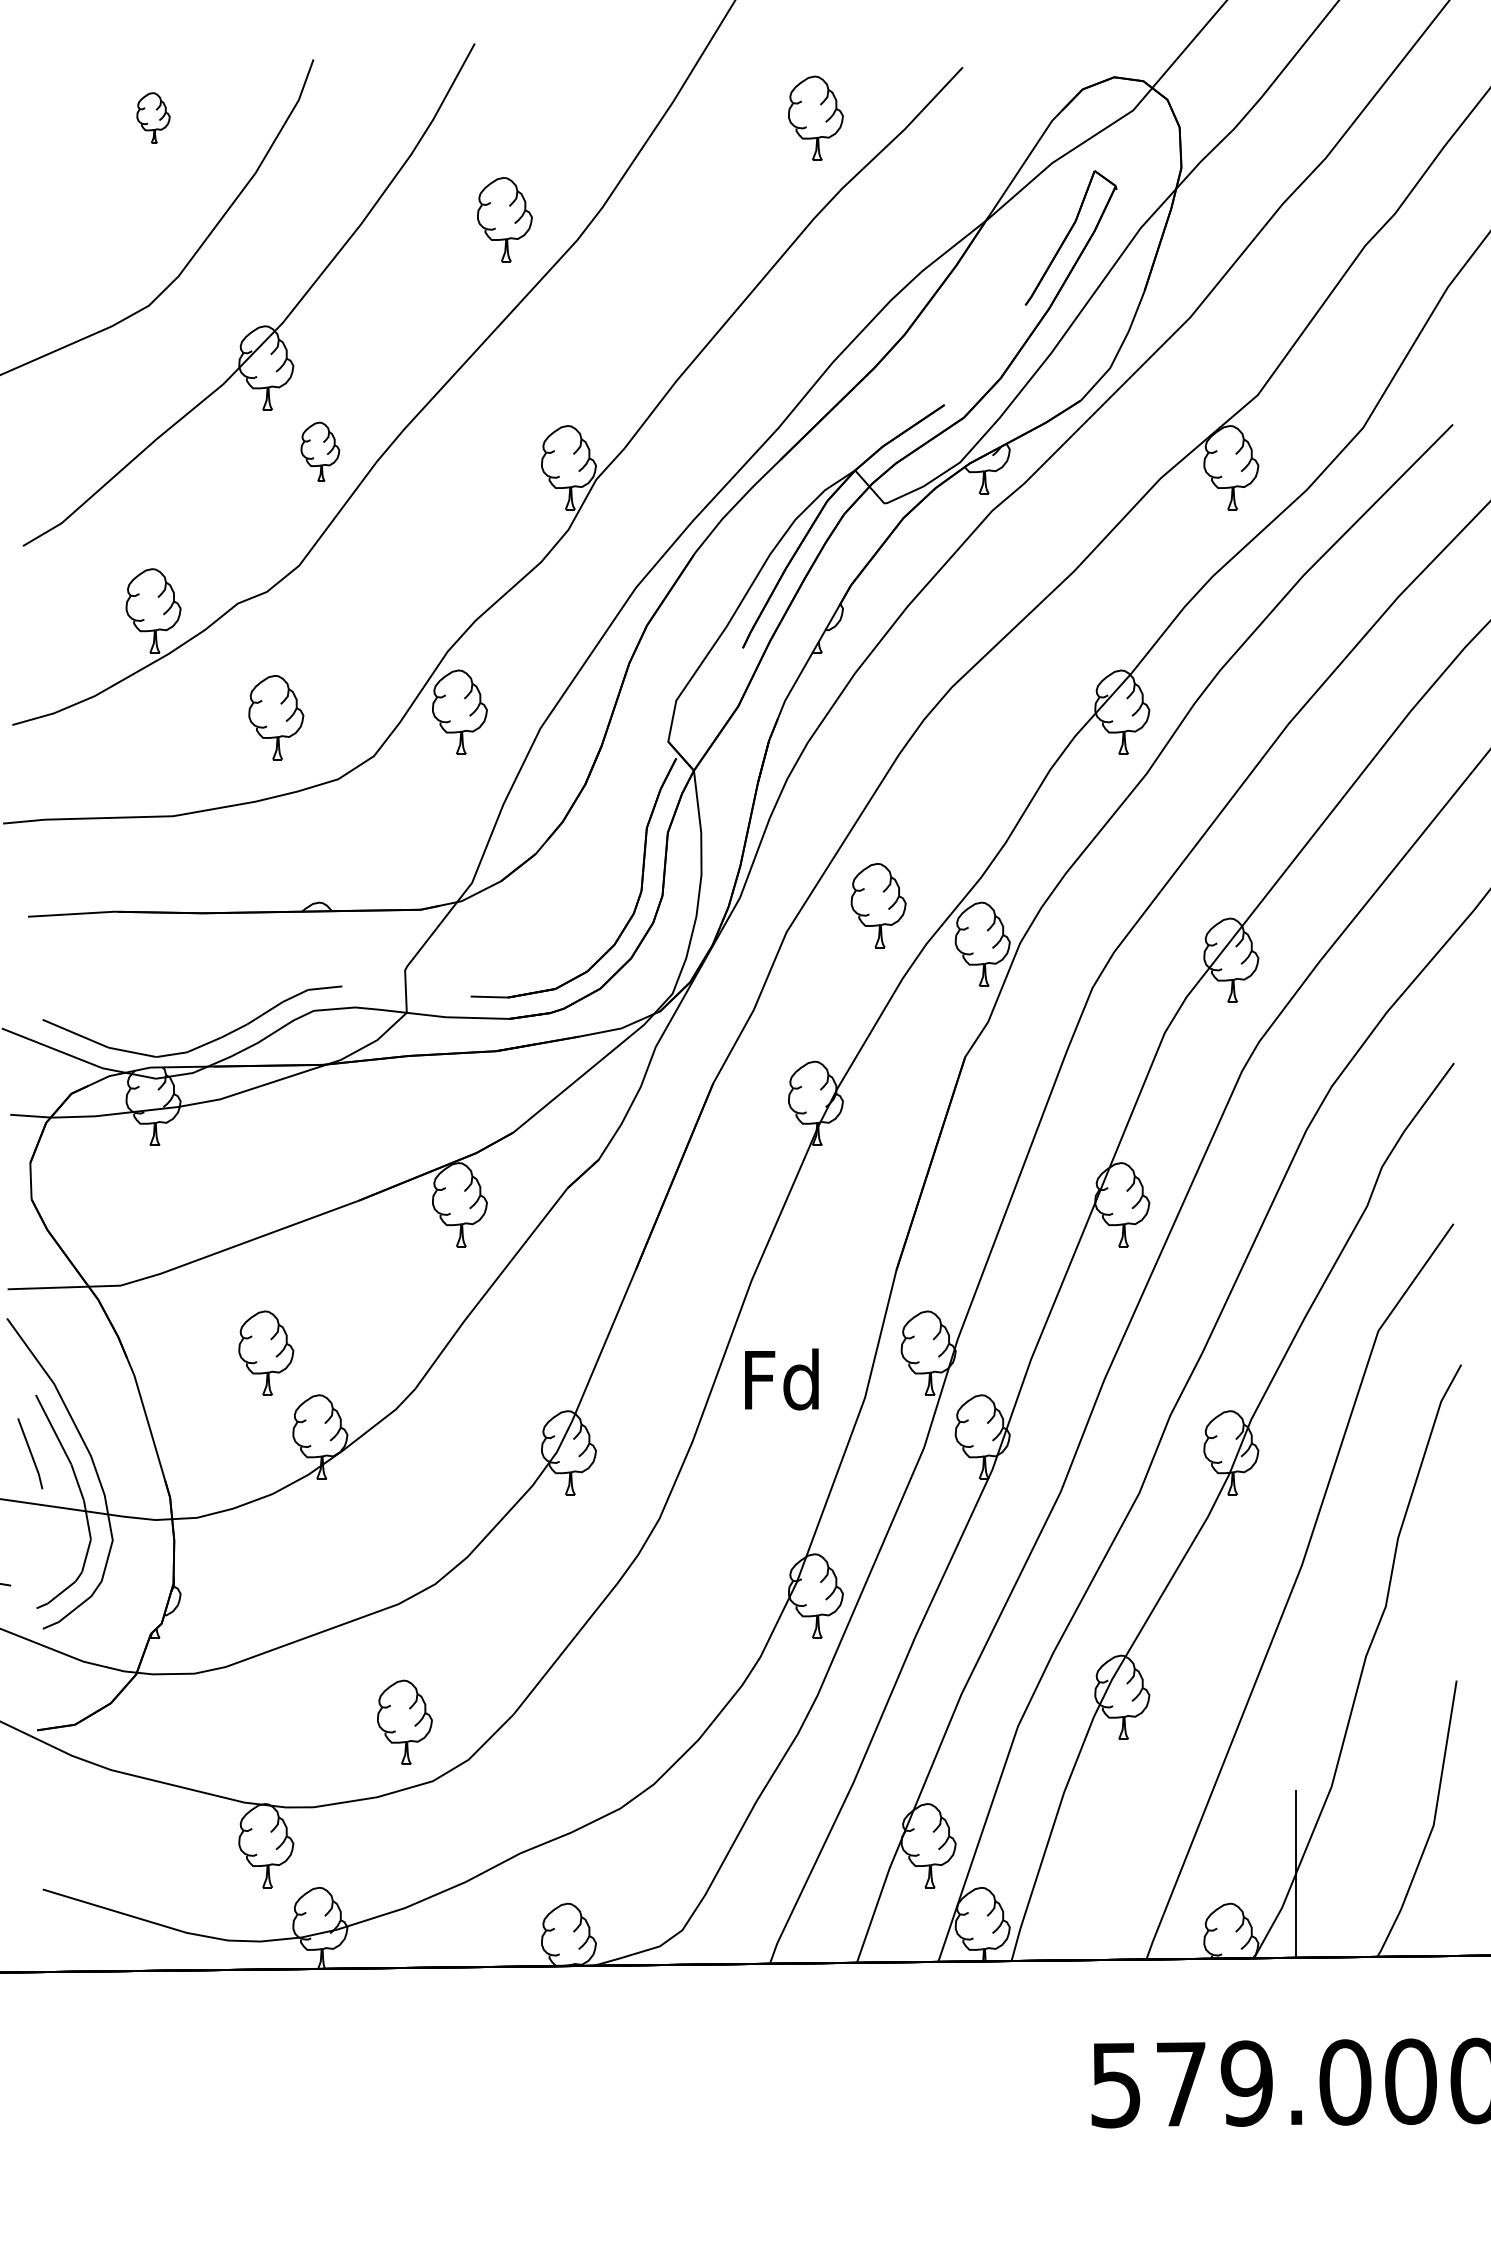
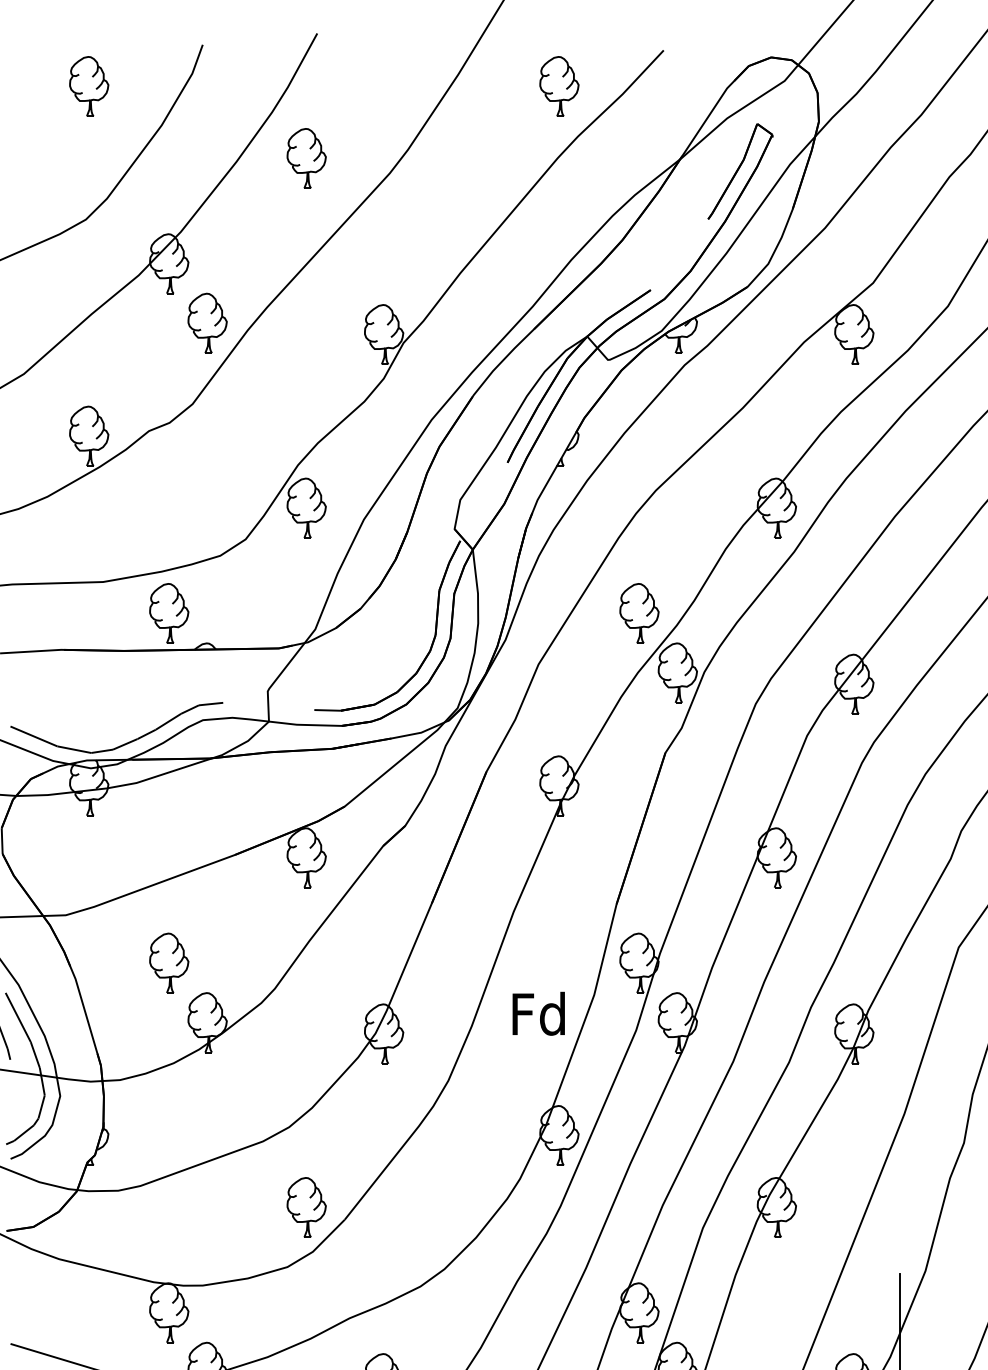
part: (153, 117) -> (89, 86), size x1.67
part: (504, 219) -> (306, 158), moved
part: (320, 451) -> (207, 323), size x1.43
part: (276, 717) -> (169, 613), moved
part: (878, 905) -> (639, 613), moved
text: (781, 1379) -> (538, 1013), moved
part: (404, 1721) -> (306, 1206), moved

